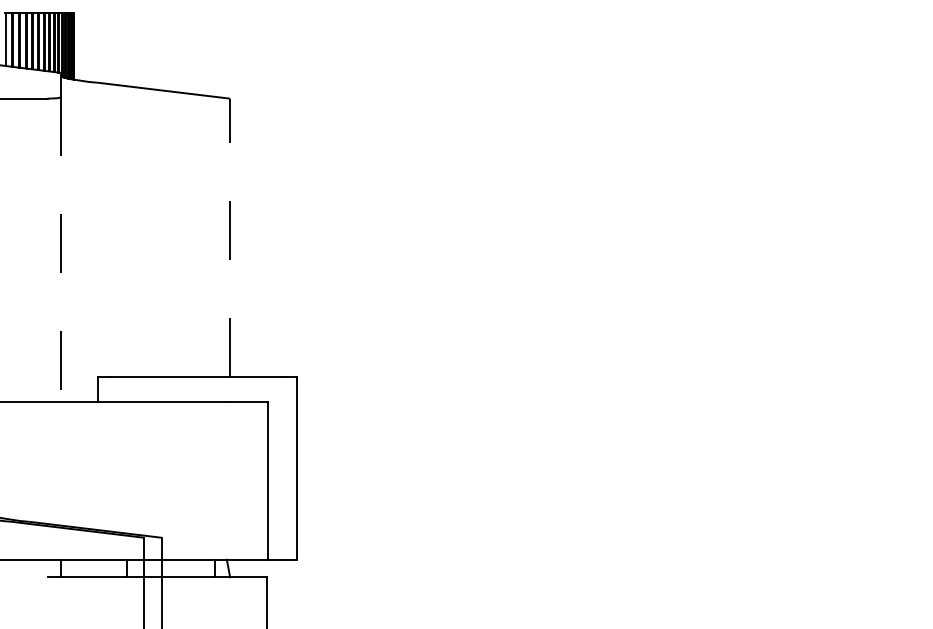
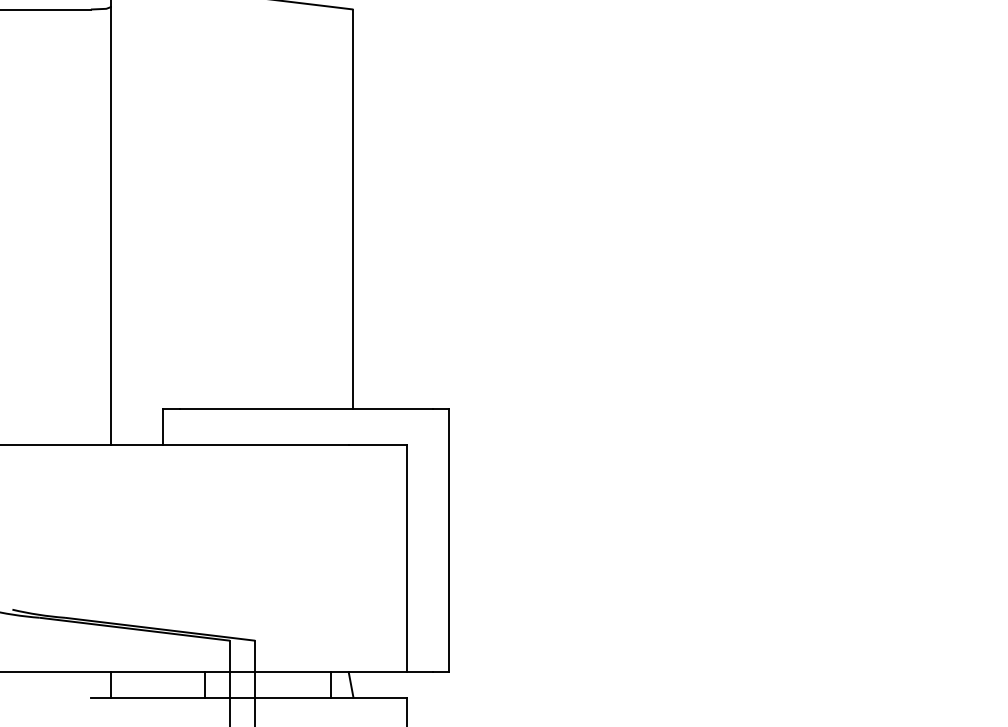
line: (230, 237) -> (353, 209), dashed -> solid
line: (61, 249) -> (111, 226), dashed -> solid

